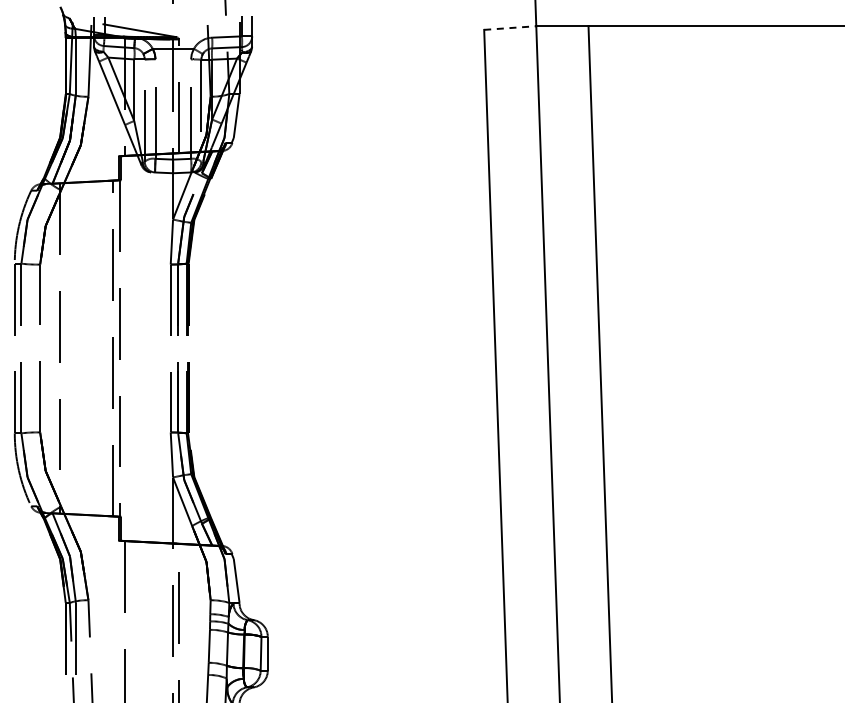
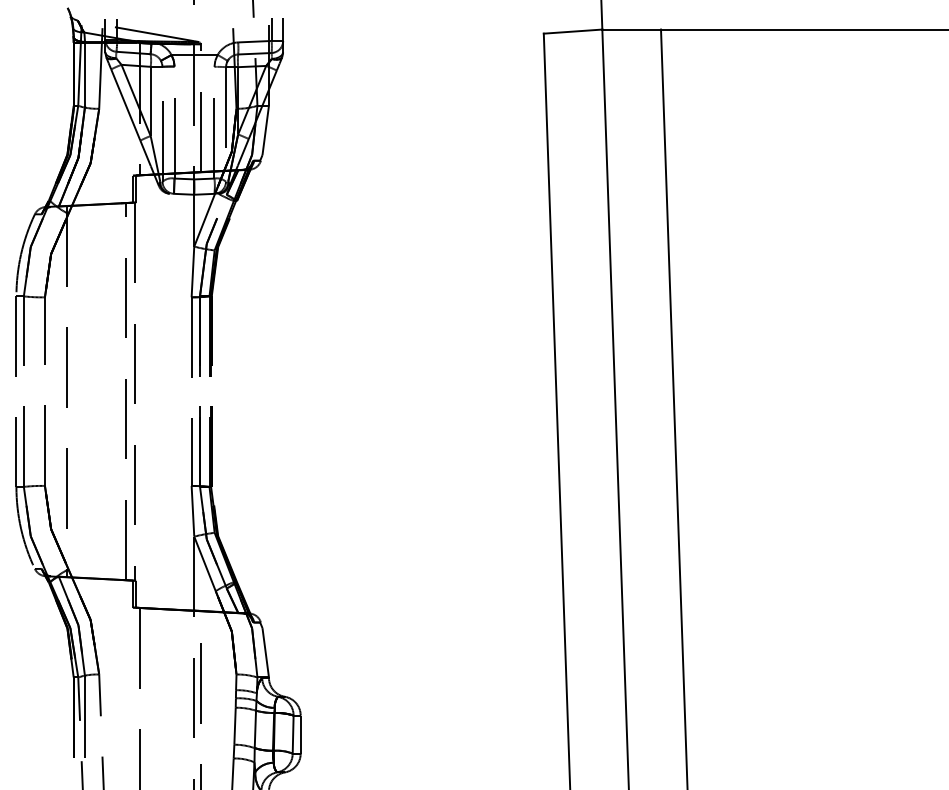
line: (510, 28) -> (573, 32), dashed -> solid

